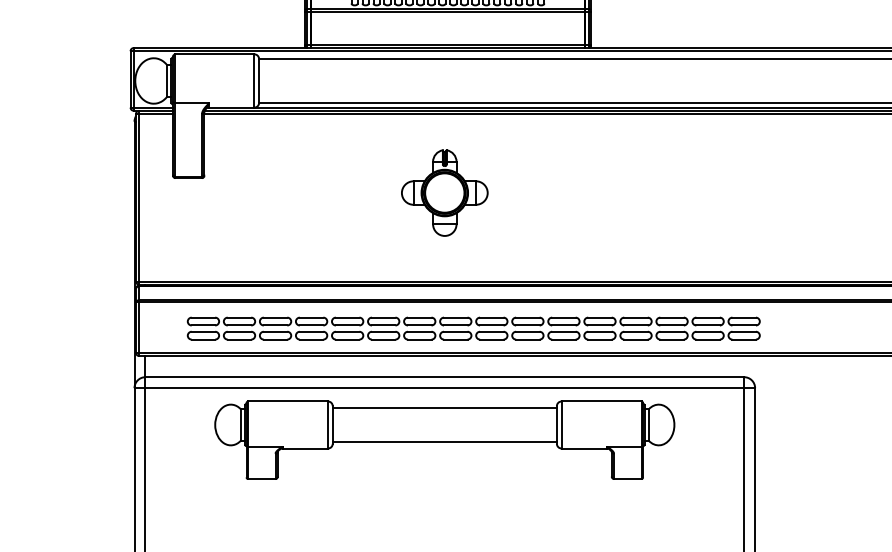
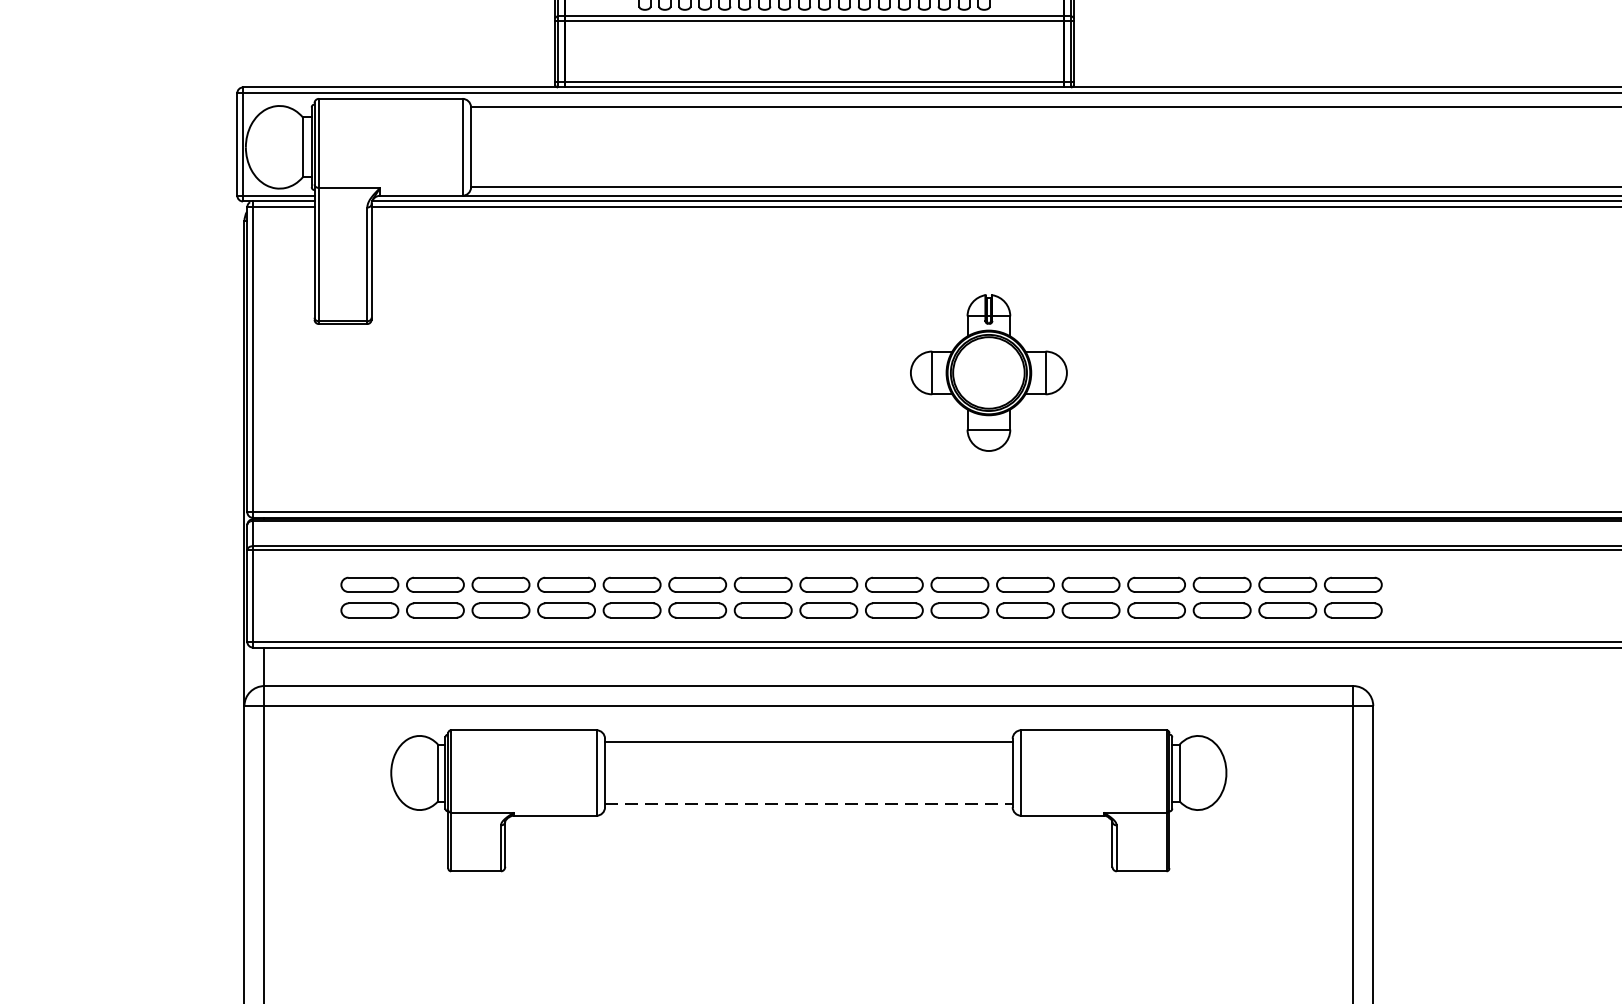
part: (444, 192) -> (988, 371), moved
line: (445, 442) -> (810, 804), solid -> dashed

